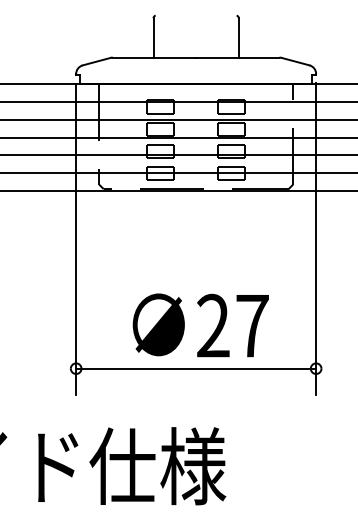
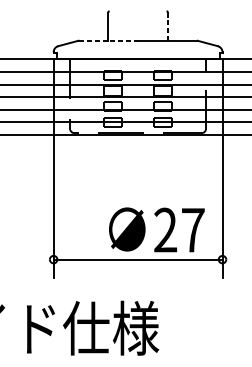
line: (238, 37) -> (167, 26), solid -> dashed
line: (154, 57) -> (108, 40), solid -> dashed
text: (200, 325) -> (156, 229), moved

